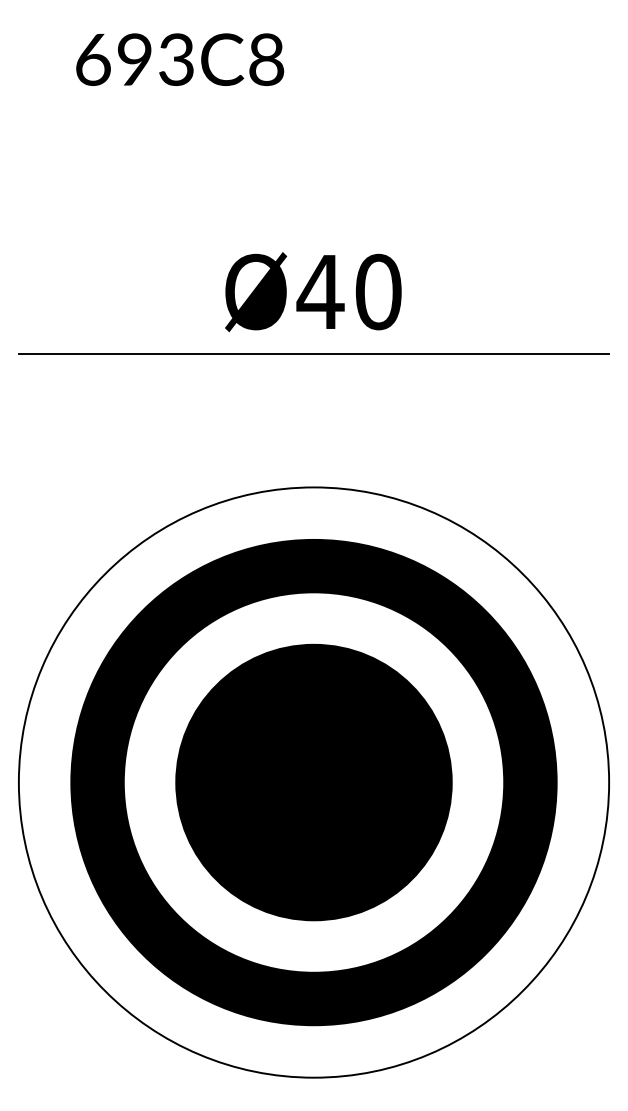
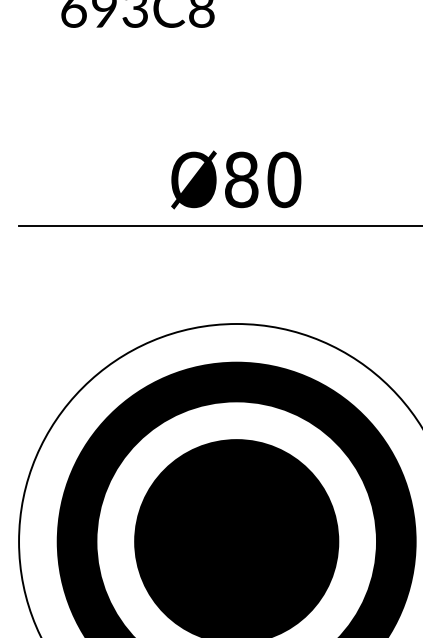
text: (320, 291) -> (241, 179), Ø40 -> Ø80

